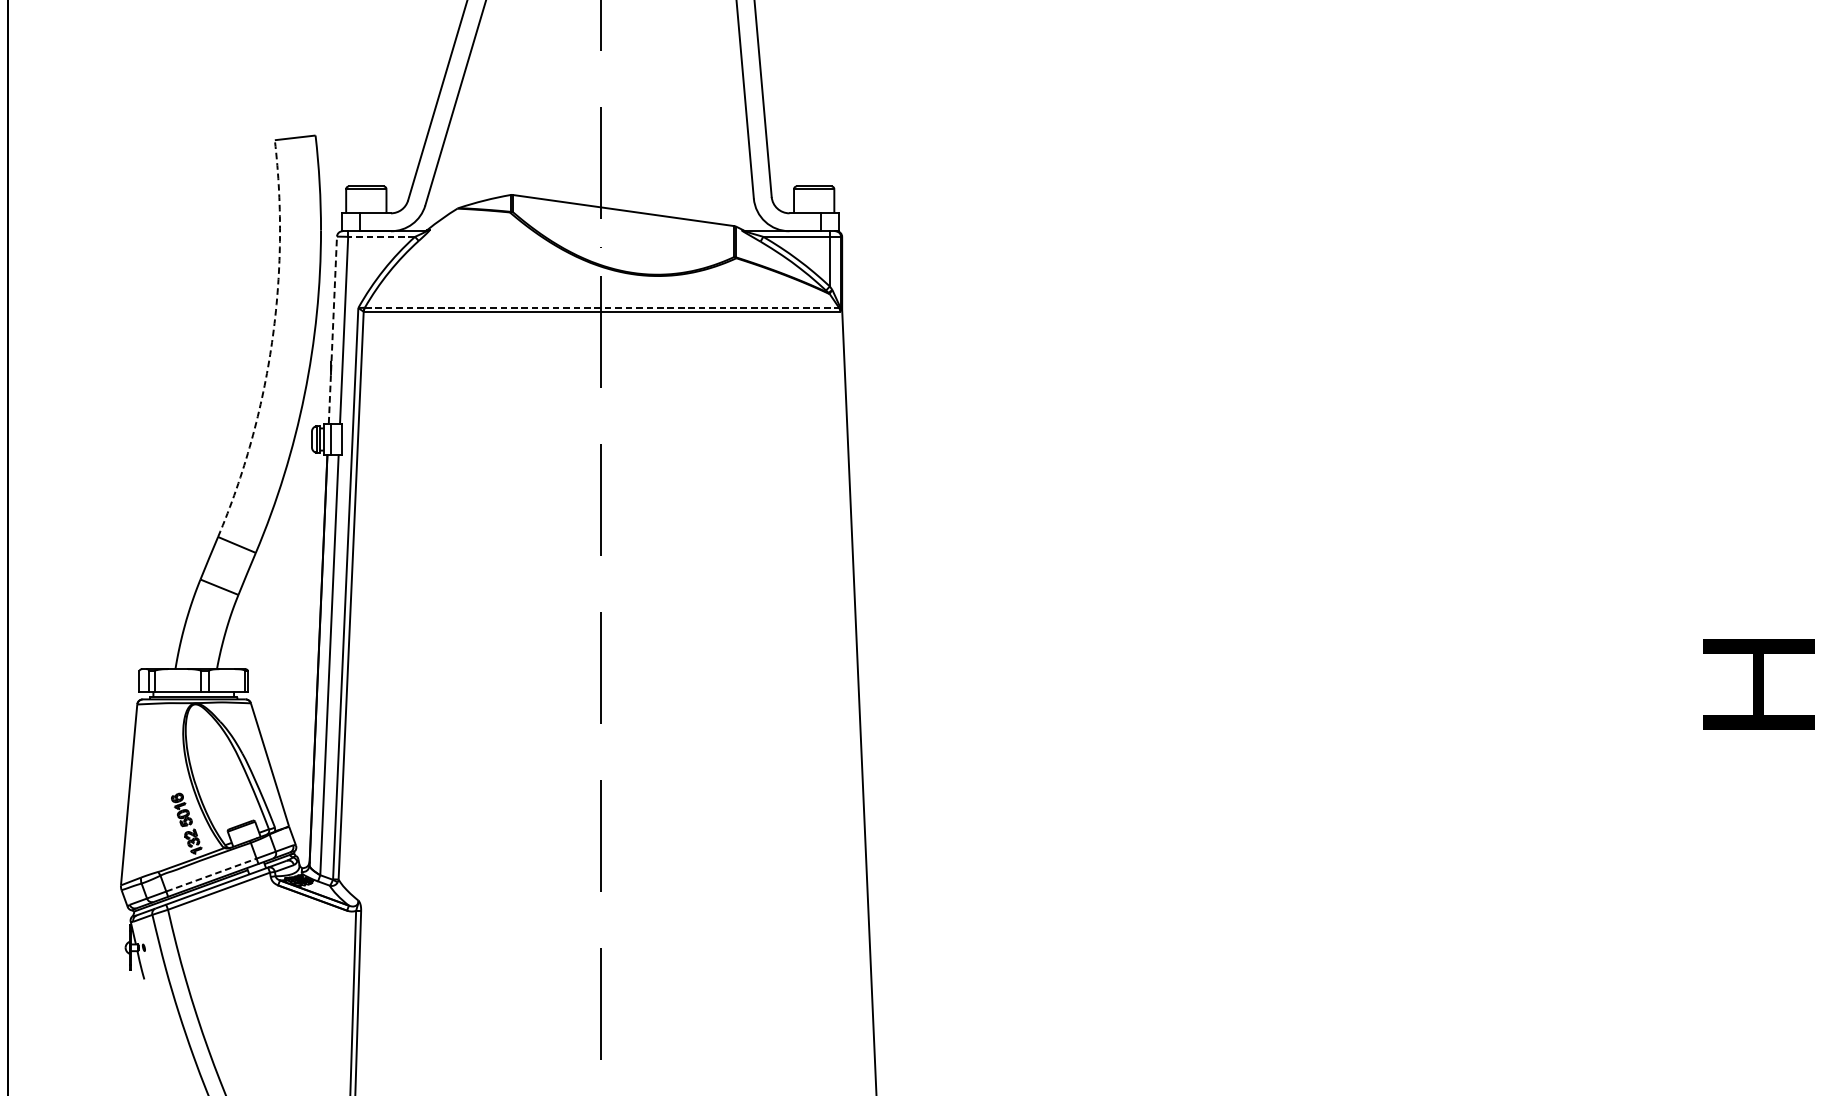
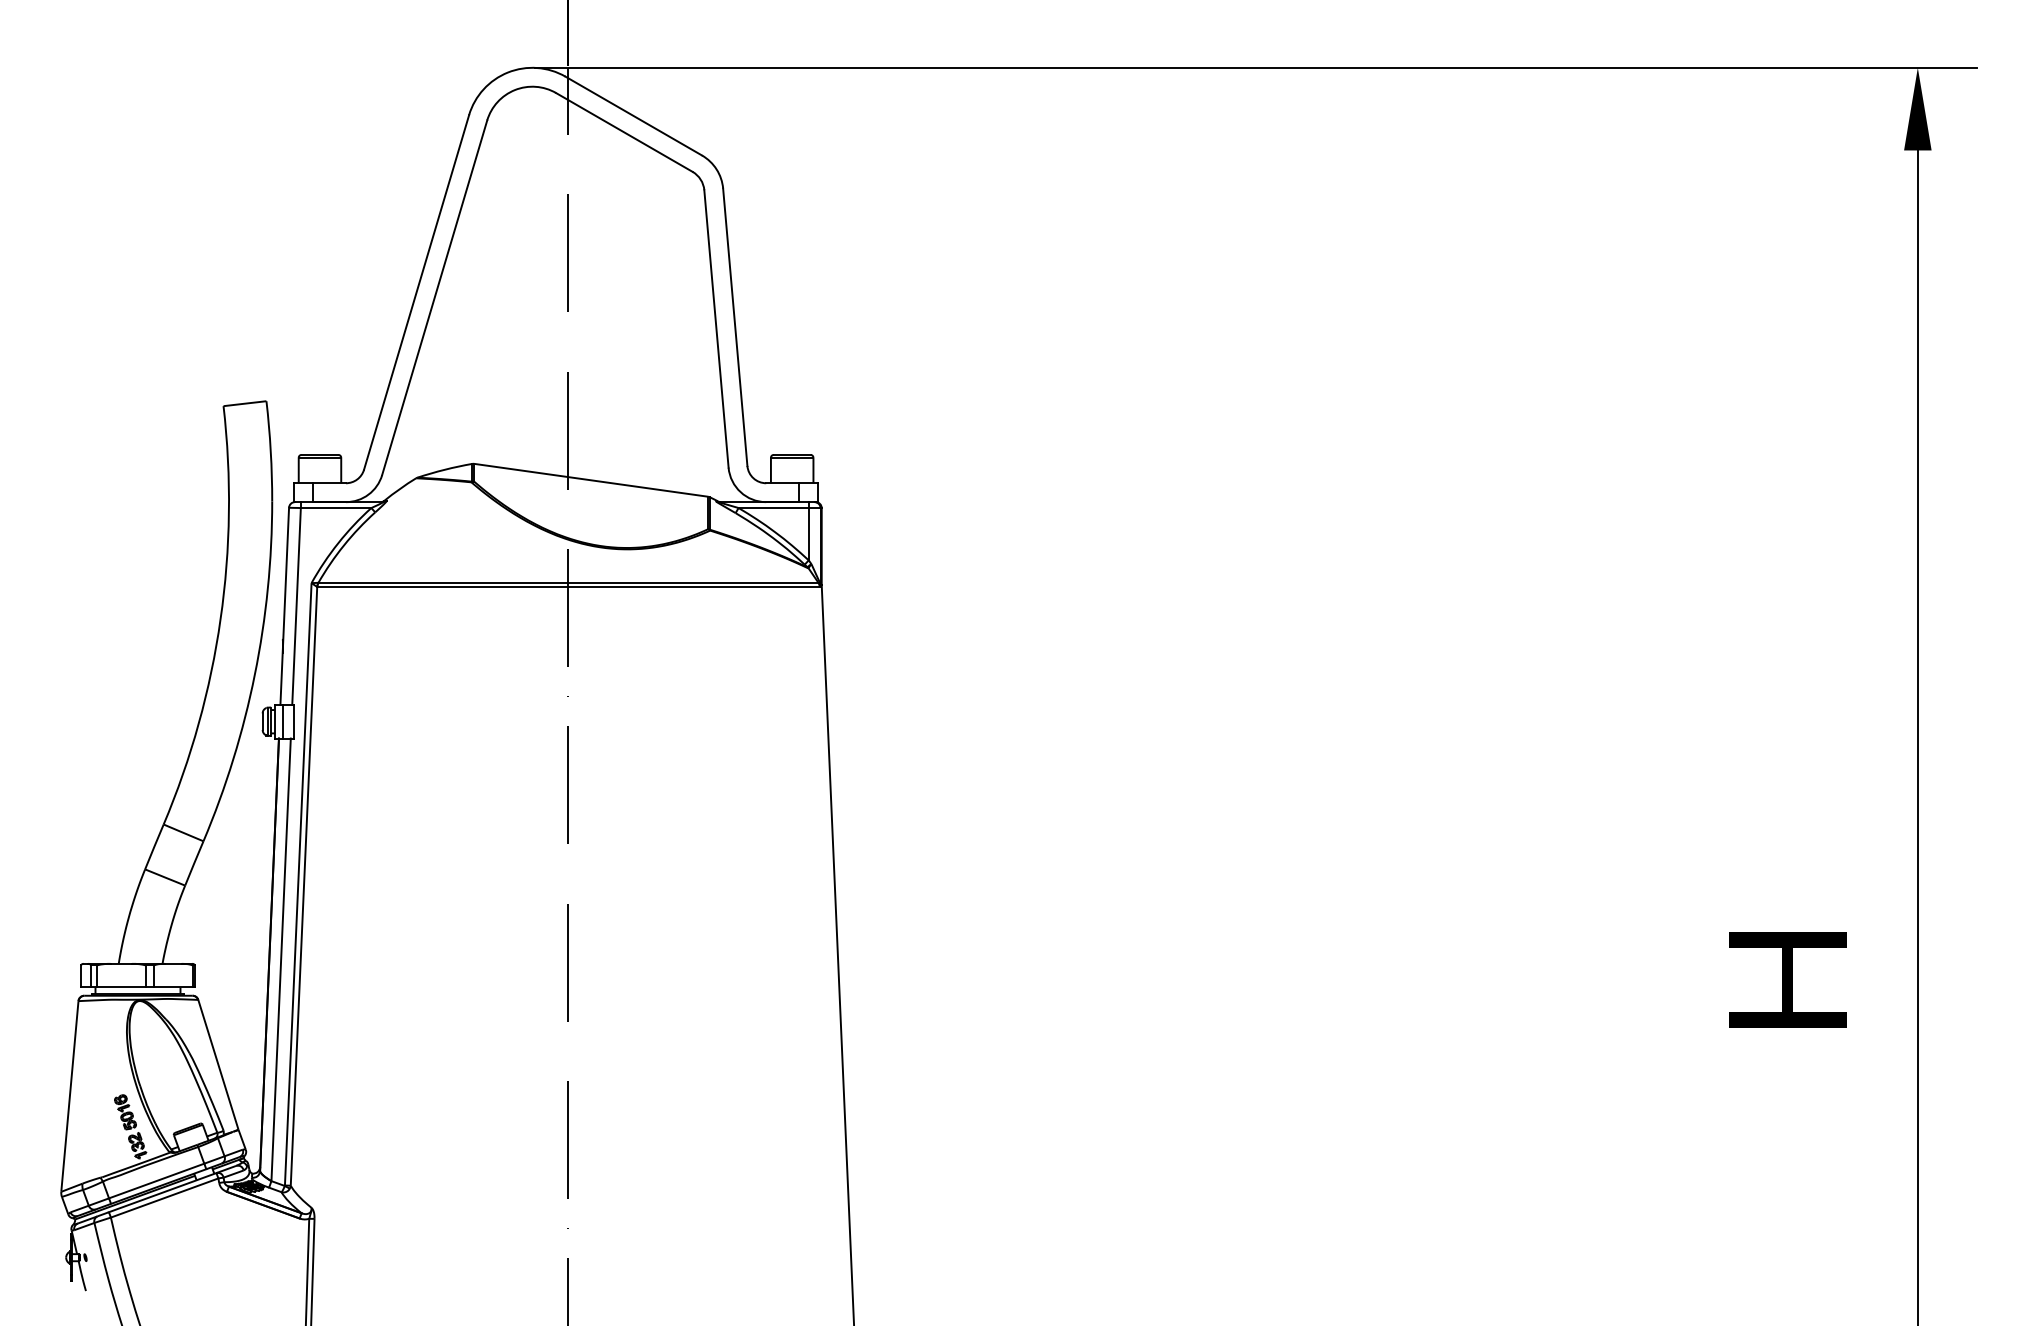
line: (381, 237) -> (335, 508), dashed -> solid
line: (602, 307) -> (568, 582), dashed -> solid
line: (332, 330) -> (284, 606), dashed -> solid
arc: (271, 342) -> (220, 619), dashed -> solid
line: (211, 875) -> (156, 1181), dashed -> solid

